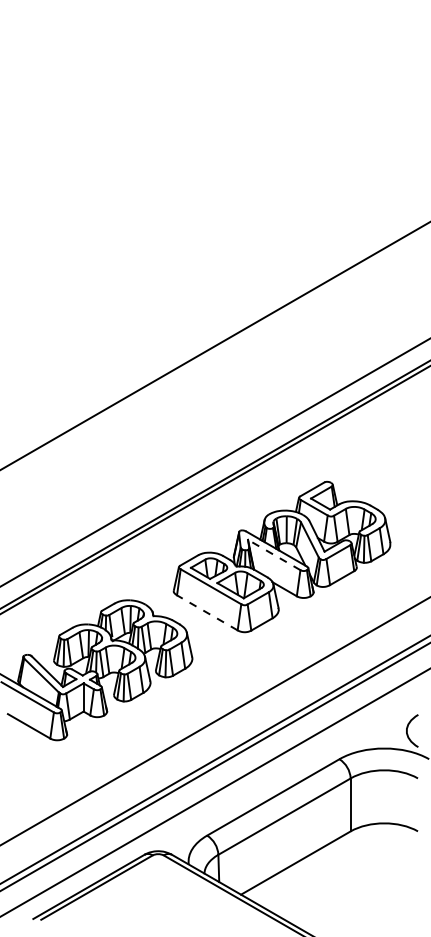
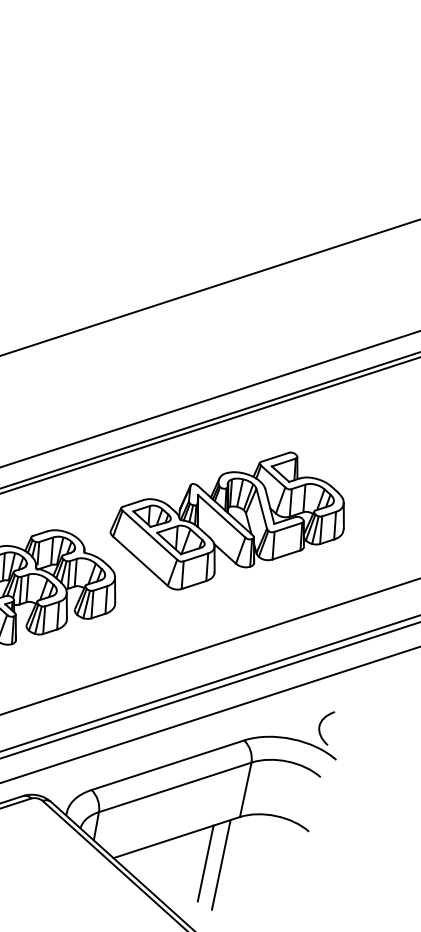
line: (273, 554) -> (221, 515), dashed -> solid
line: (206, 612) -> (139, 560), dashed -> solid
line: (342, 879) -> (221, 864), added
line: (327, 881) -> (205, 863), added

